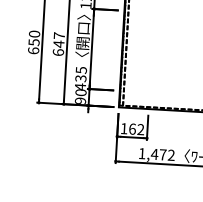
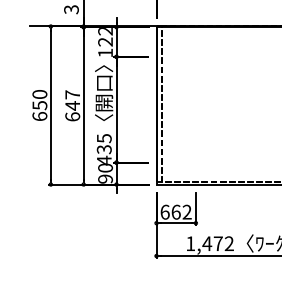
text: (123, 128) -> (164, 211), 162 -> 662

